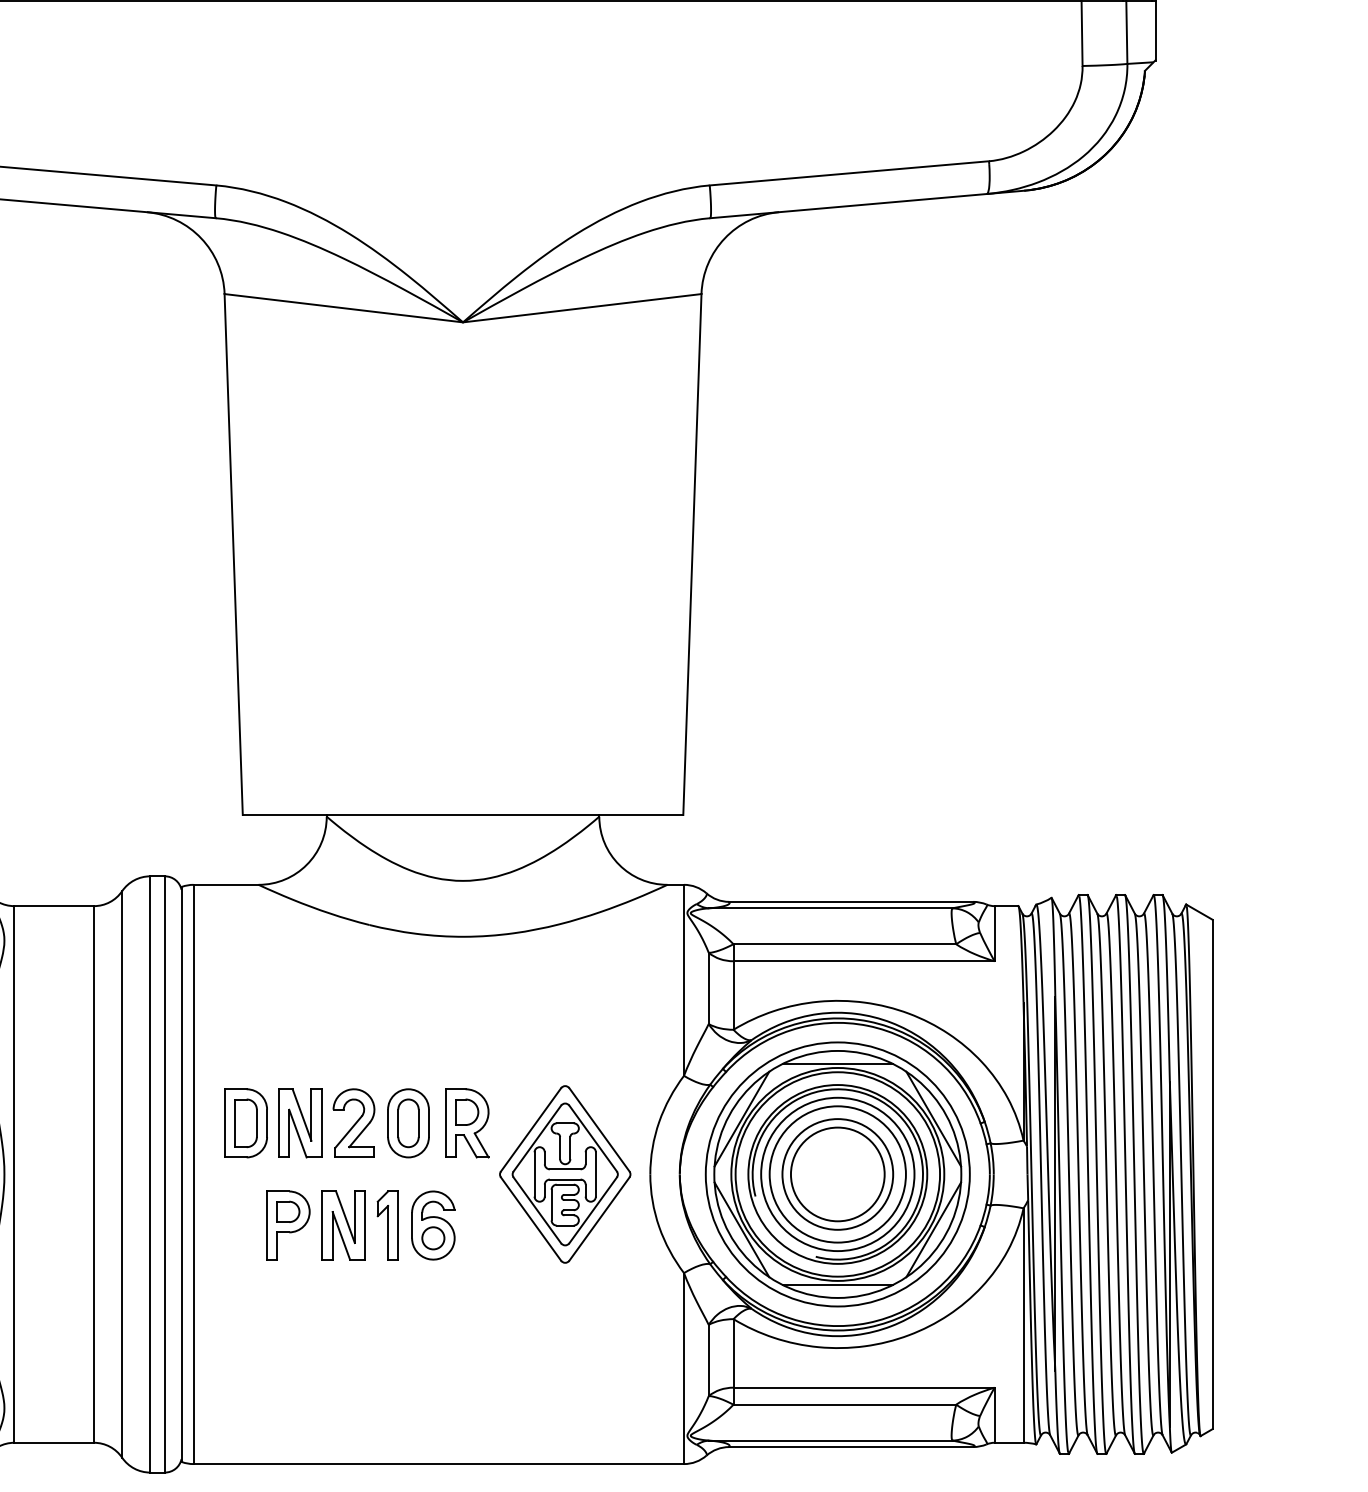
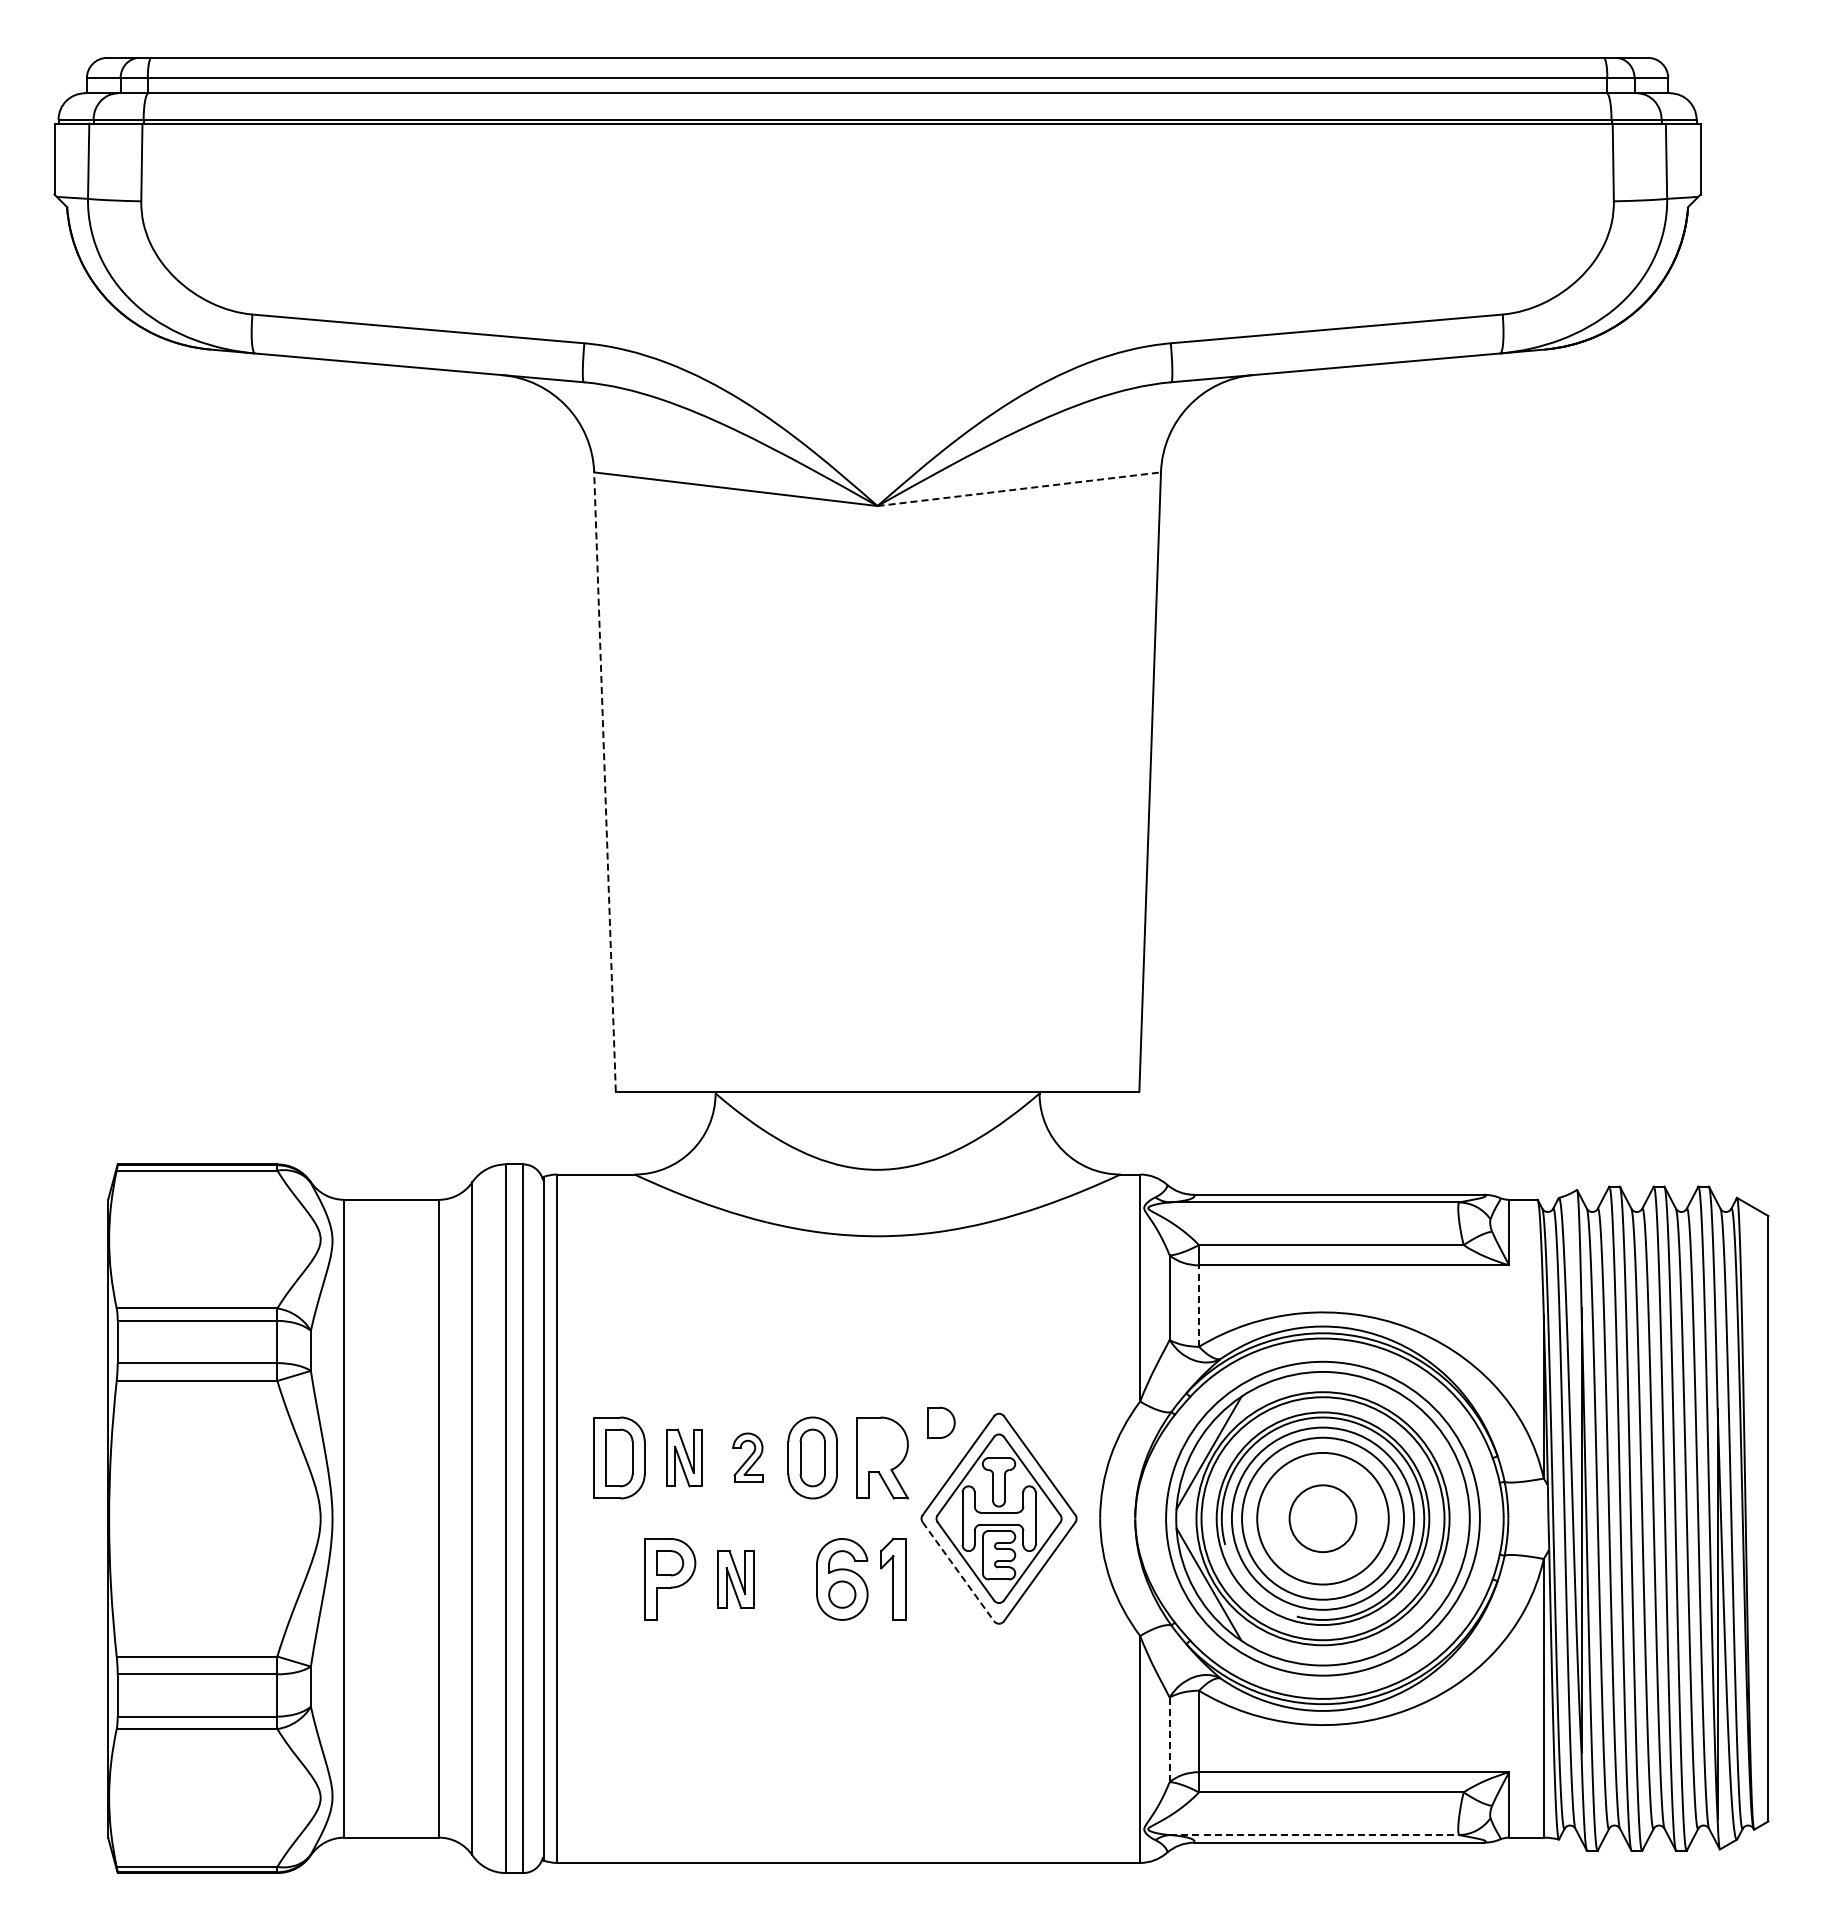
line: (582, 308) -> (1019, 489), solid -> dashed
line: (234, 554) -> (605, 781), solid -> dashed
line: (733, 995) -> (1199, 1306), solid -> dashed
line: (838, 1064) -> (1323, 1387), removed
part: (467, 1111) -> (941, 1422), moved
line: (933, 1118) -> (1436, 1452), removed
part: (300, 1122) -> (684, 1457), size x0.7
part: (353, 1122) -> (747, 1457), size x0.6
circle: (837, 1174) -> (1322, 1518), size x0.6
line: (531, 1219) -> (958, 1572), solid -> dashed
part: (388, 1224) -> (893, 1578), moved
part: (343, 1225) -> (735, 1579), size x0.7
line: (933, 1229) -> (1436, 1584), removed
line: (838, 1285) -> (1323, 1650), removed
line: (708, 1361) -> (1169, 1740), solid -> dashed
line: (831, 1440) -> (1315, 1835), solid -> dashed

